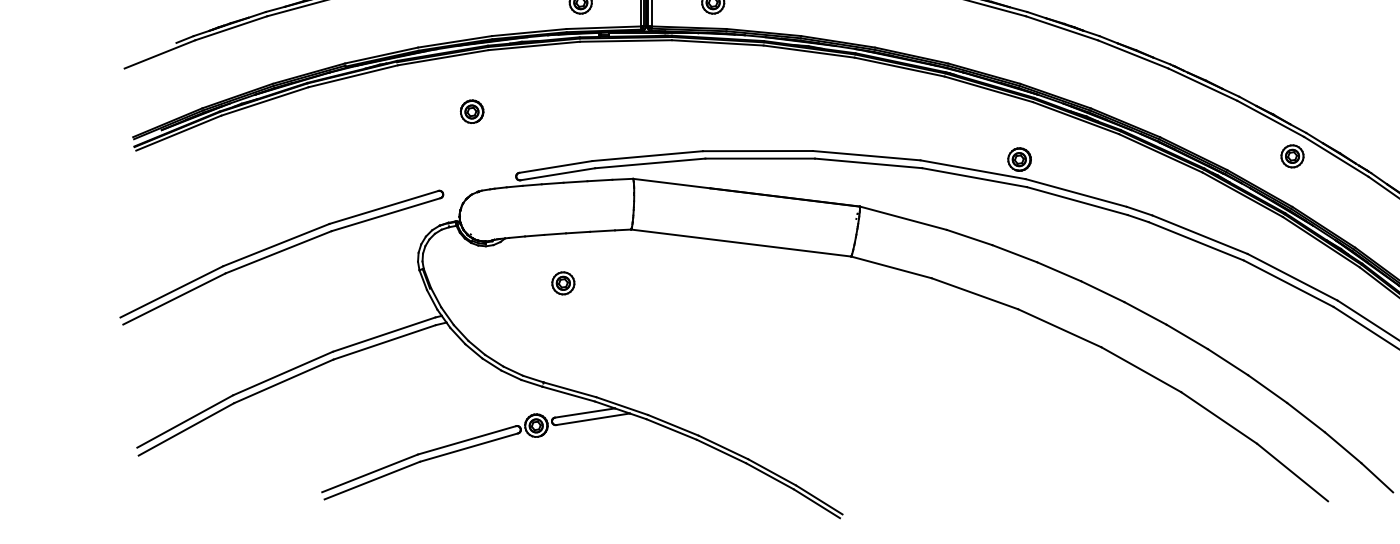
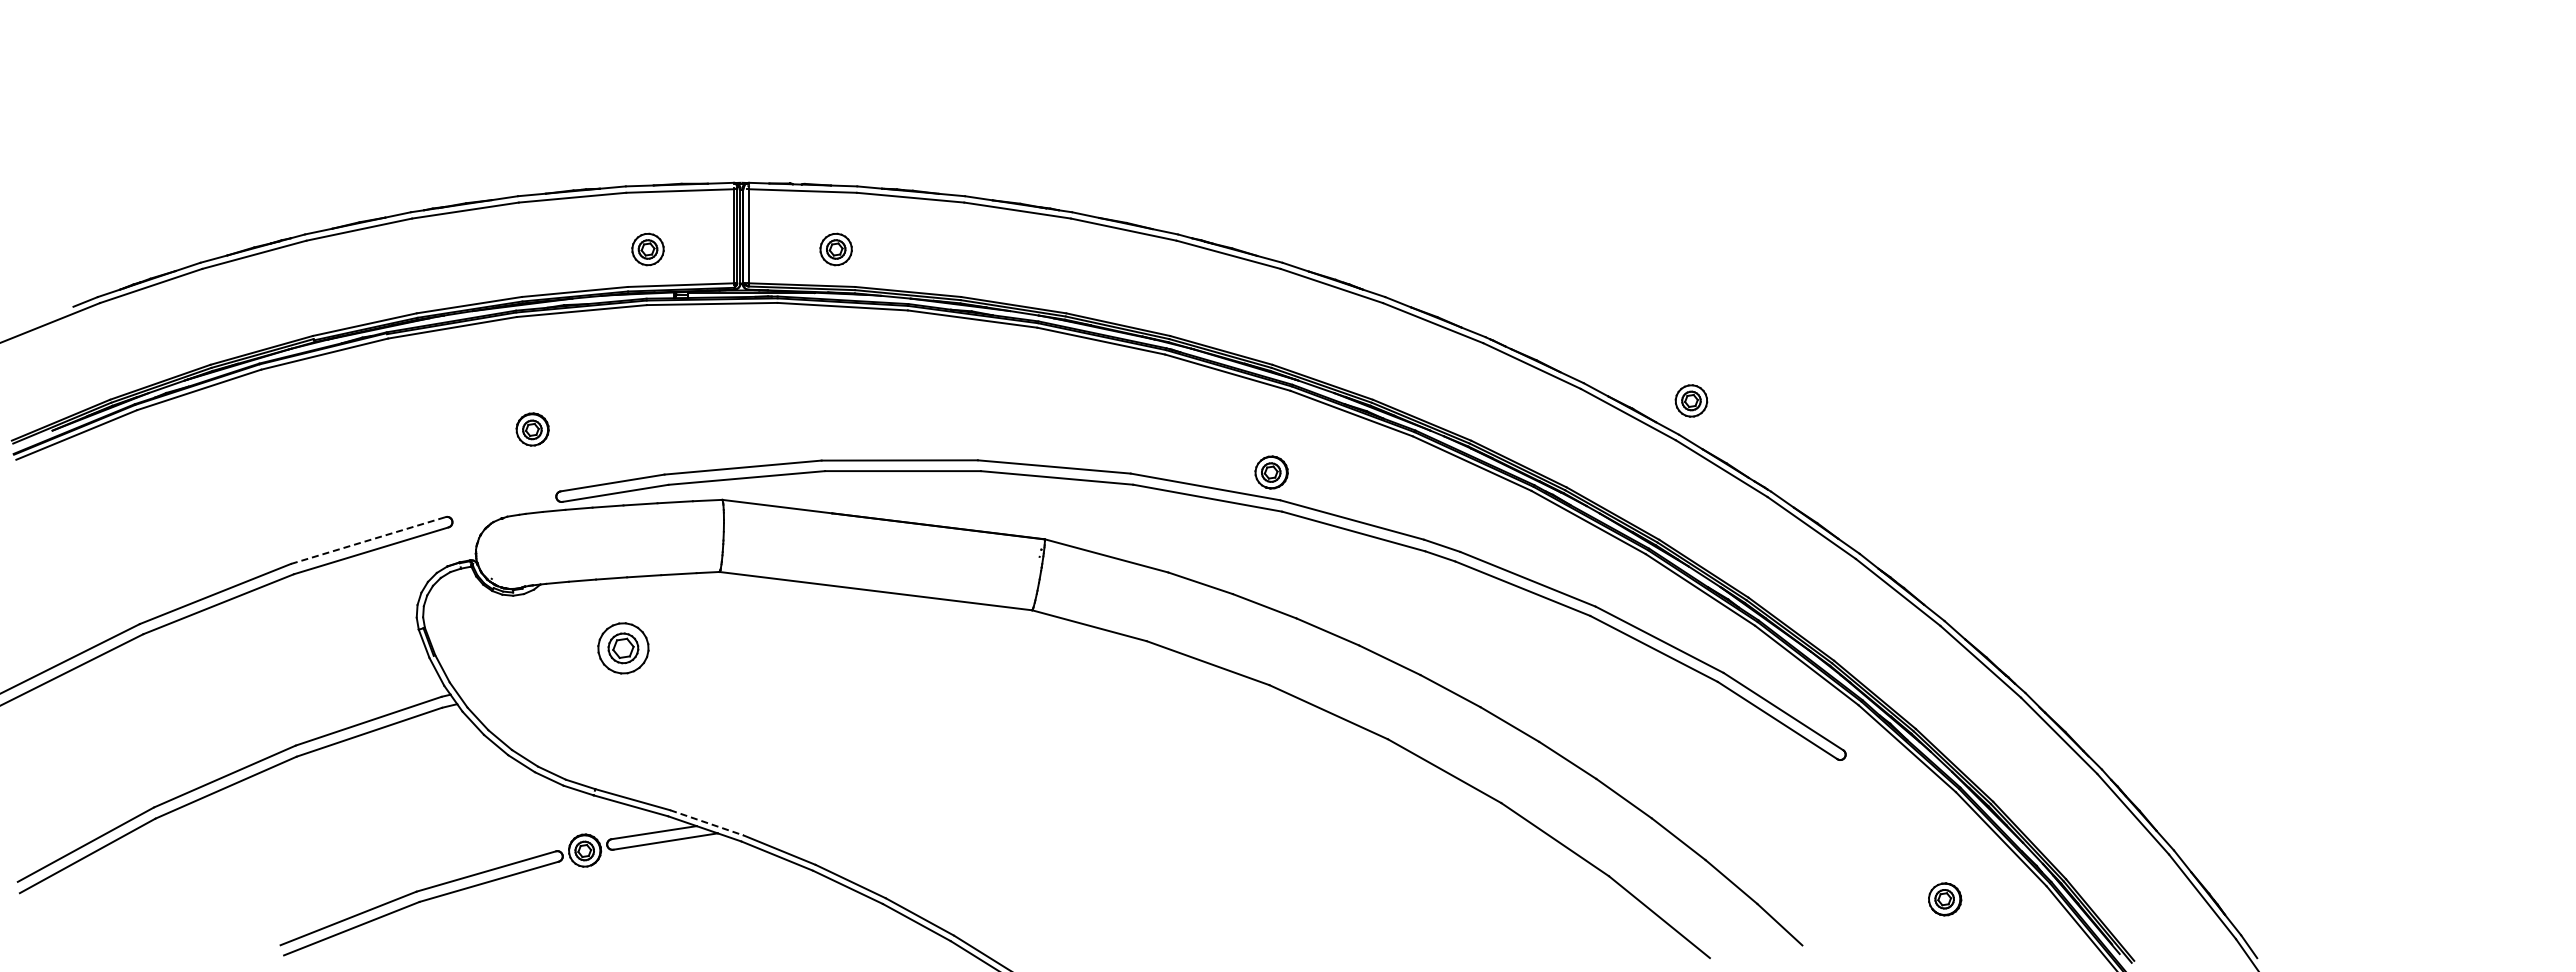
part: (472, 111) -> (532, 429), moved
part: (1292, 156) -> (1691, 400), moved
line: (384, 207) -> (368, 540), solid -> dashed
part: (562, 283) -> (622, 648), size x1.6
line: (621, 405) -> (706, 822), solid -> dashed

